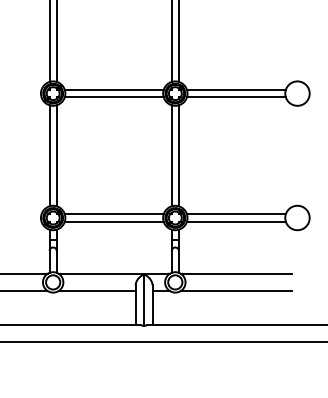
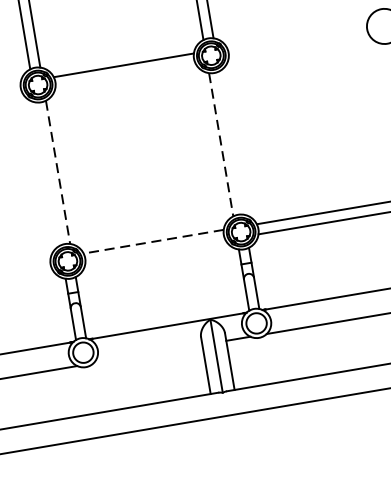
line: (236, 90) -> (297, 36), removed
line: (113, 97) -> (124, 76), removed
line: (236, 97) -> (298, 46), removed
line: (49, 155) -> (47, 173), removed
line: (178, 155) -> (230, 142), removed
line: (56, 156) -> (57, 173), solid -> dashed
line: (171, 156) -> (220, 145), solid -> dashed
line: (113, 214) -> (152, 241), solid -> dashed
line: (113, 221) -> (154, 251), removed
line: (96, 290) -> (146, 353), removed

